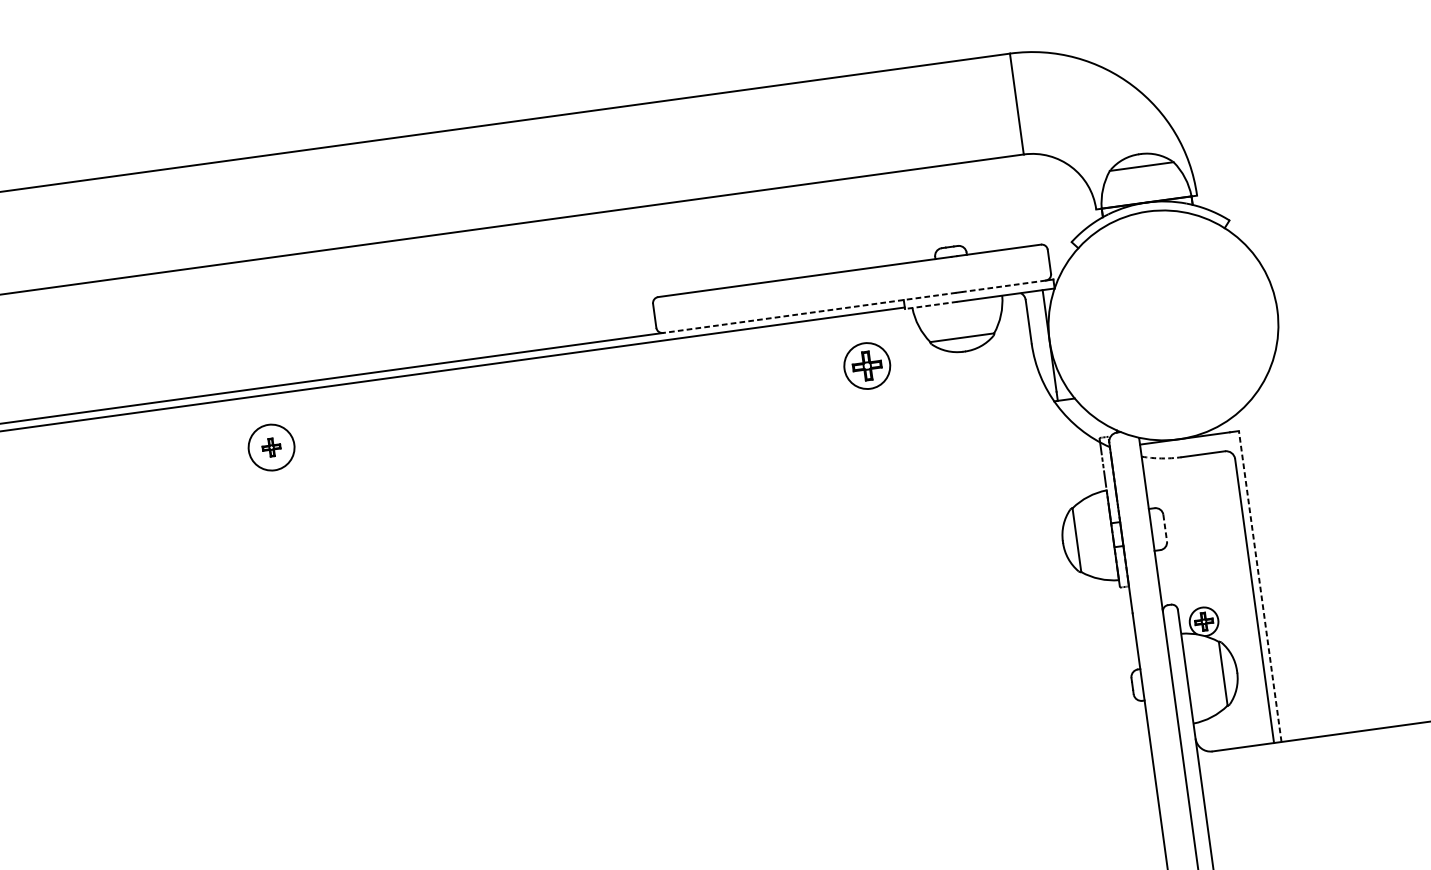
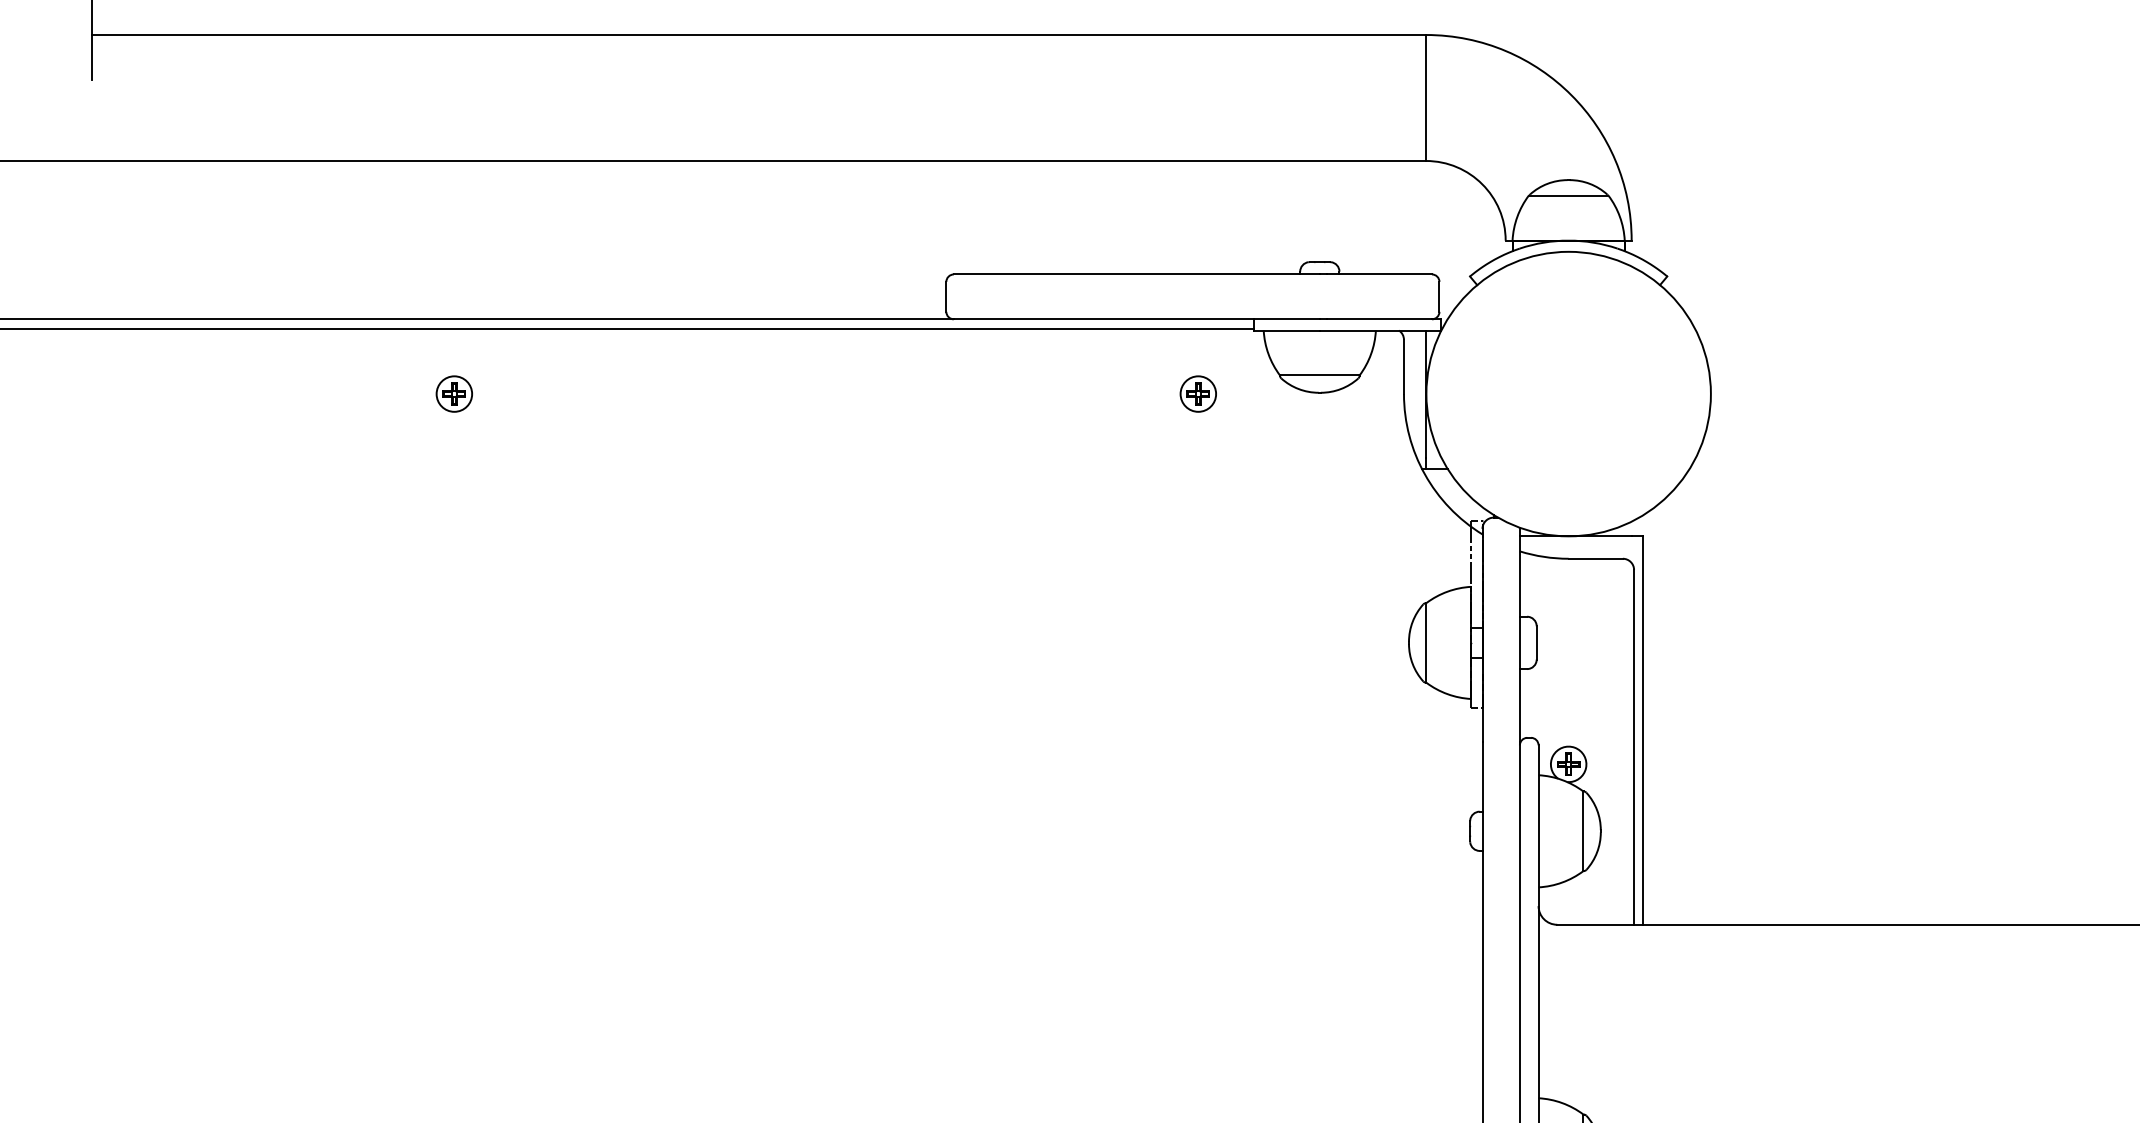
line: (1003, 286) -> (1379, 319), dashed -> solid
line: (931, 305) -> (1287, 330), dashed -> solid
line: (809, 313) -> (1136, 319), dashed -> solid
part: (866, 365) -> (1197, 393), size x0.62
circle: (271, 447) -> (454, 393), size x0.62
arc: (1161, 458) -> (1544, 556), dashed -> solid
line: (1164, 527) -> (1536, 642), dashed -> solid
line: (1260, 586) -> (1643, 730), dashed -> solid

